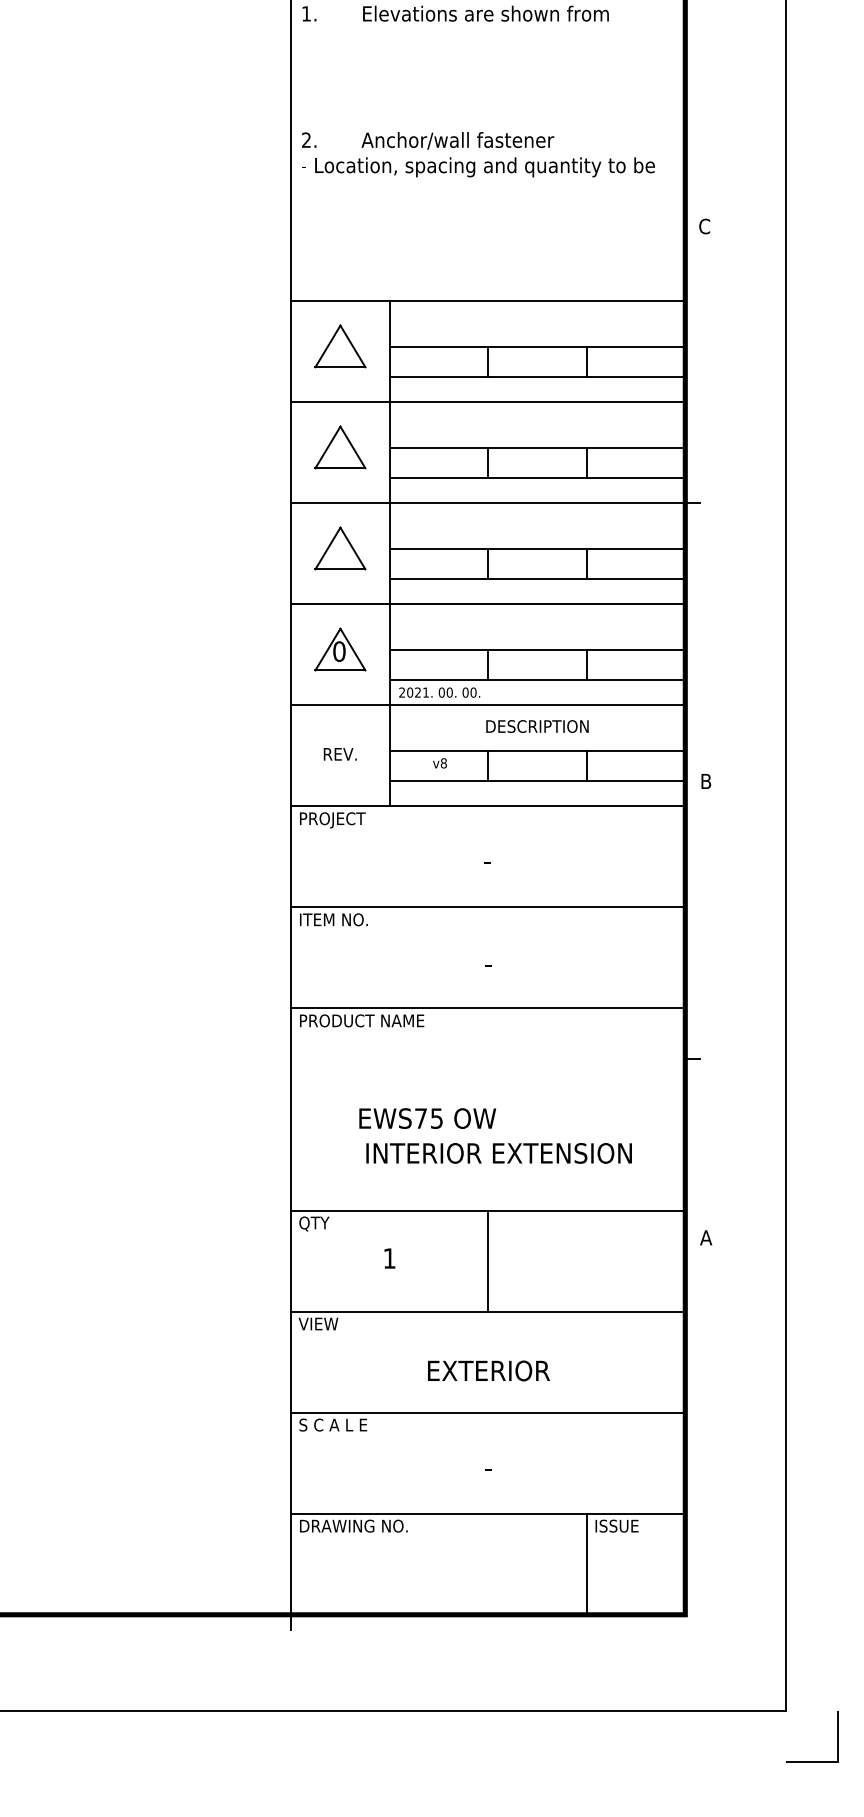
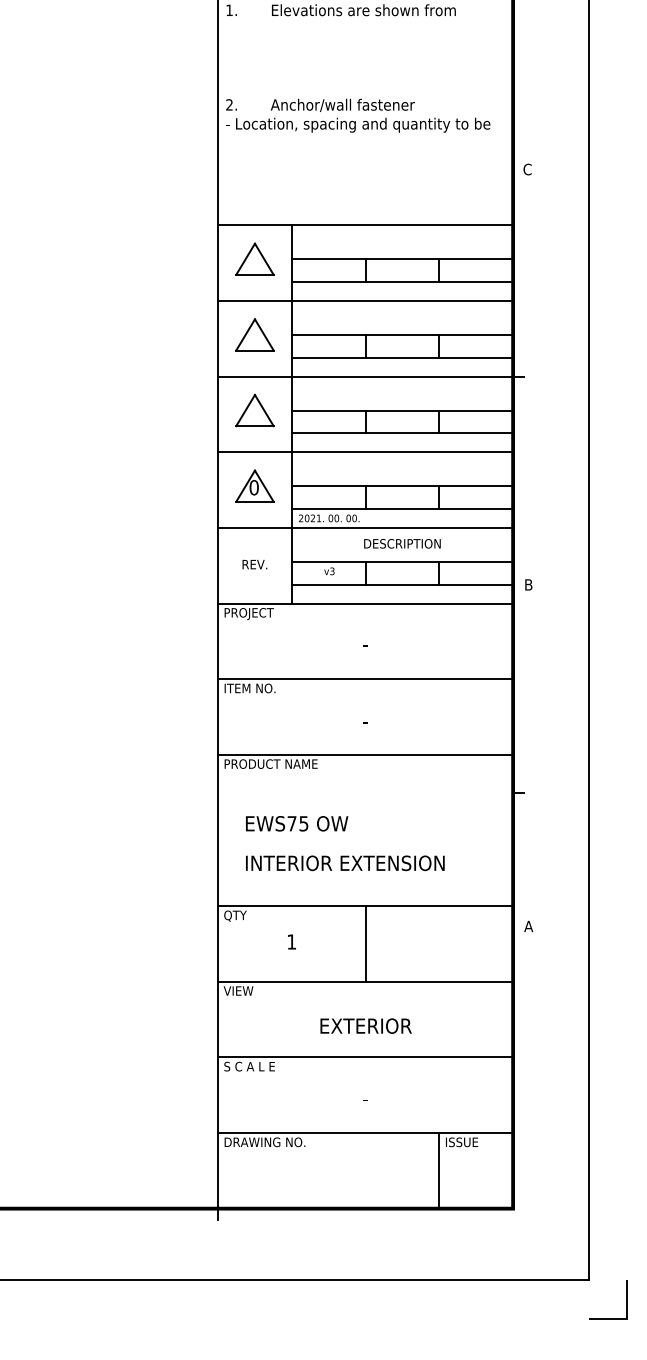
text: (443, 763) -> (332, 571), v8 -> v3
text: (427, 1118) -> (296, 823), moved
text: (498, 1153) -> (344, 863), moved

